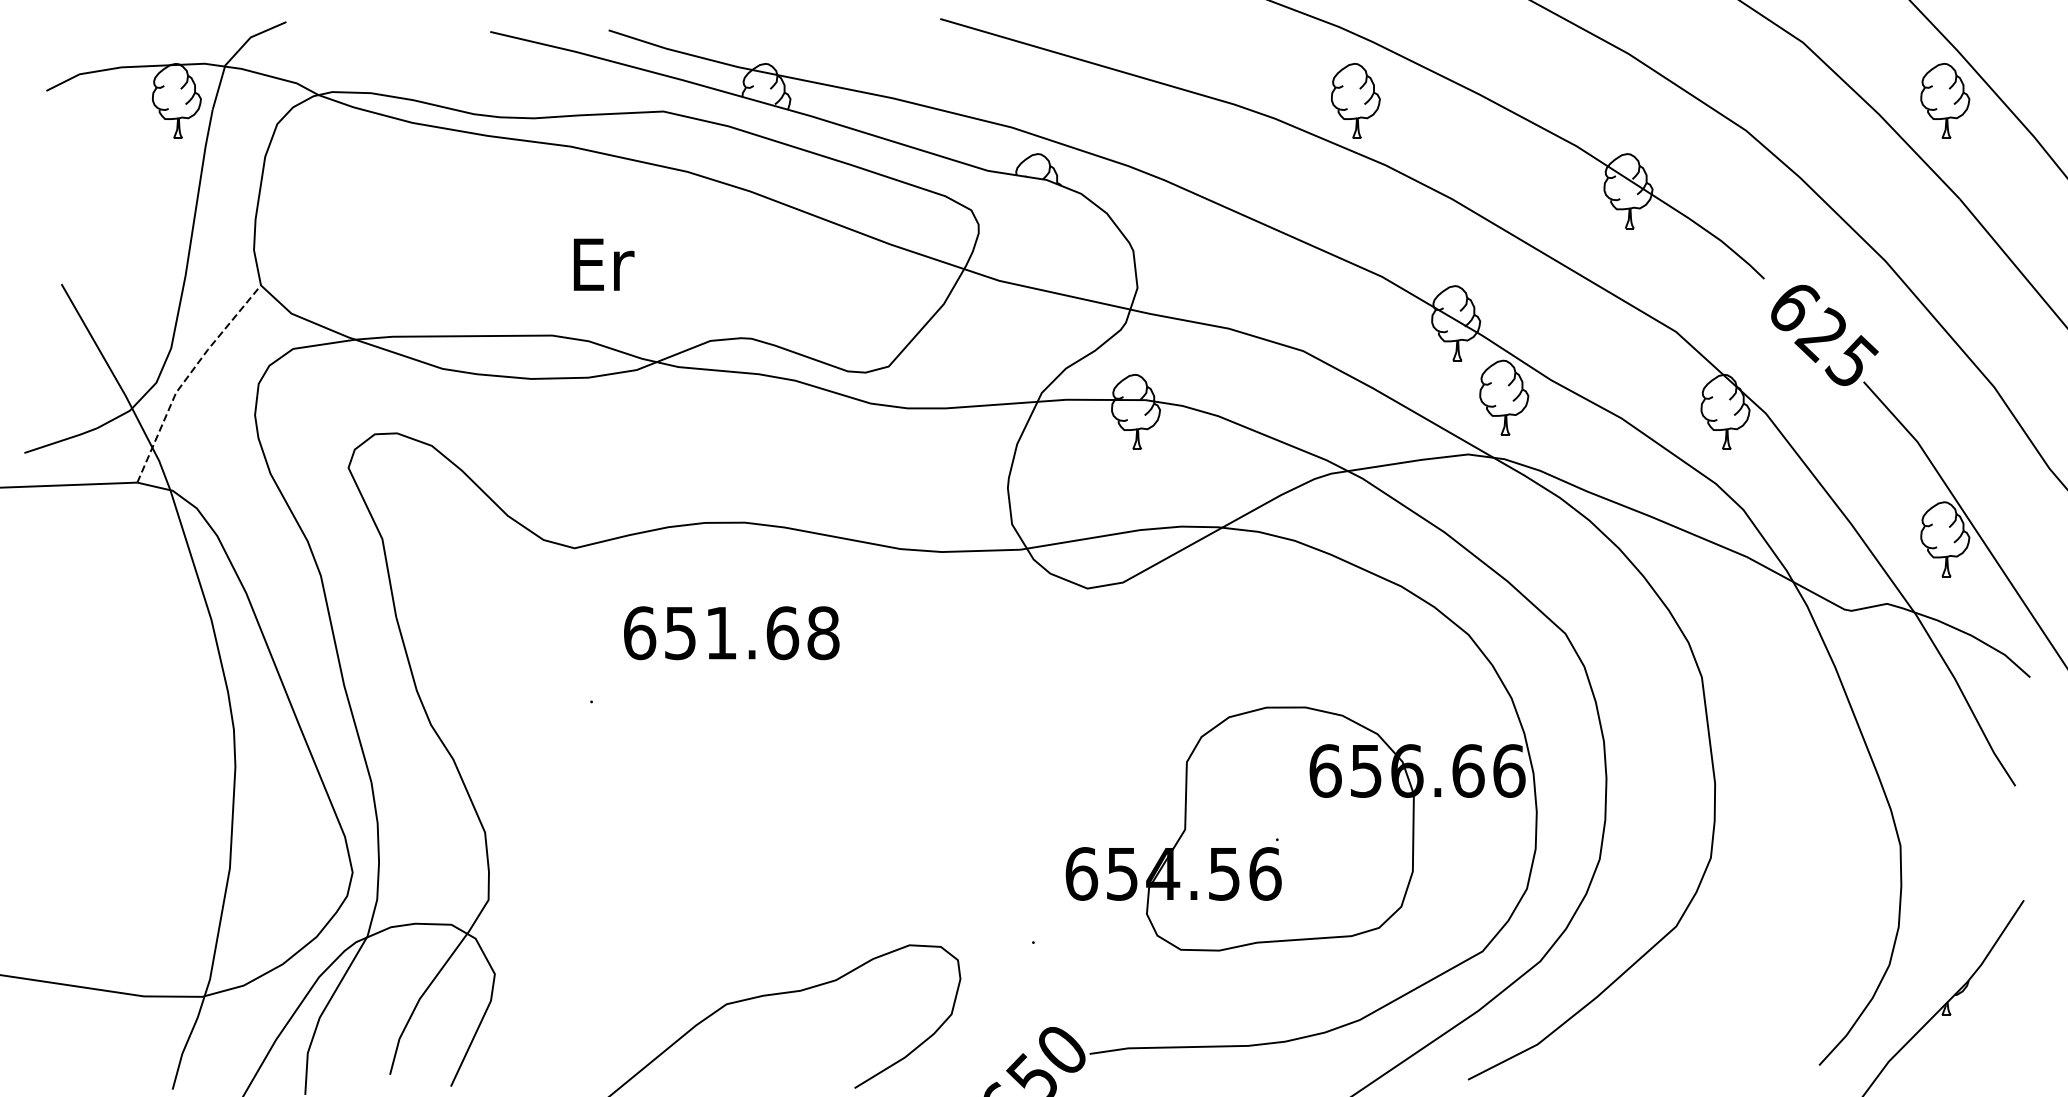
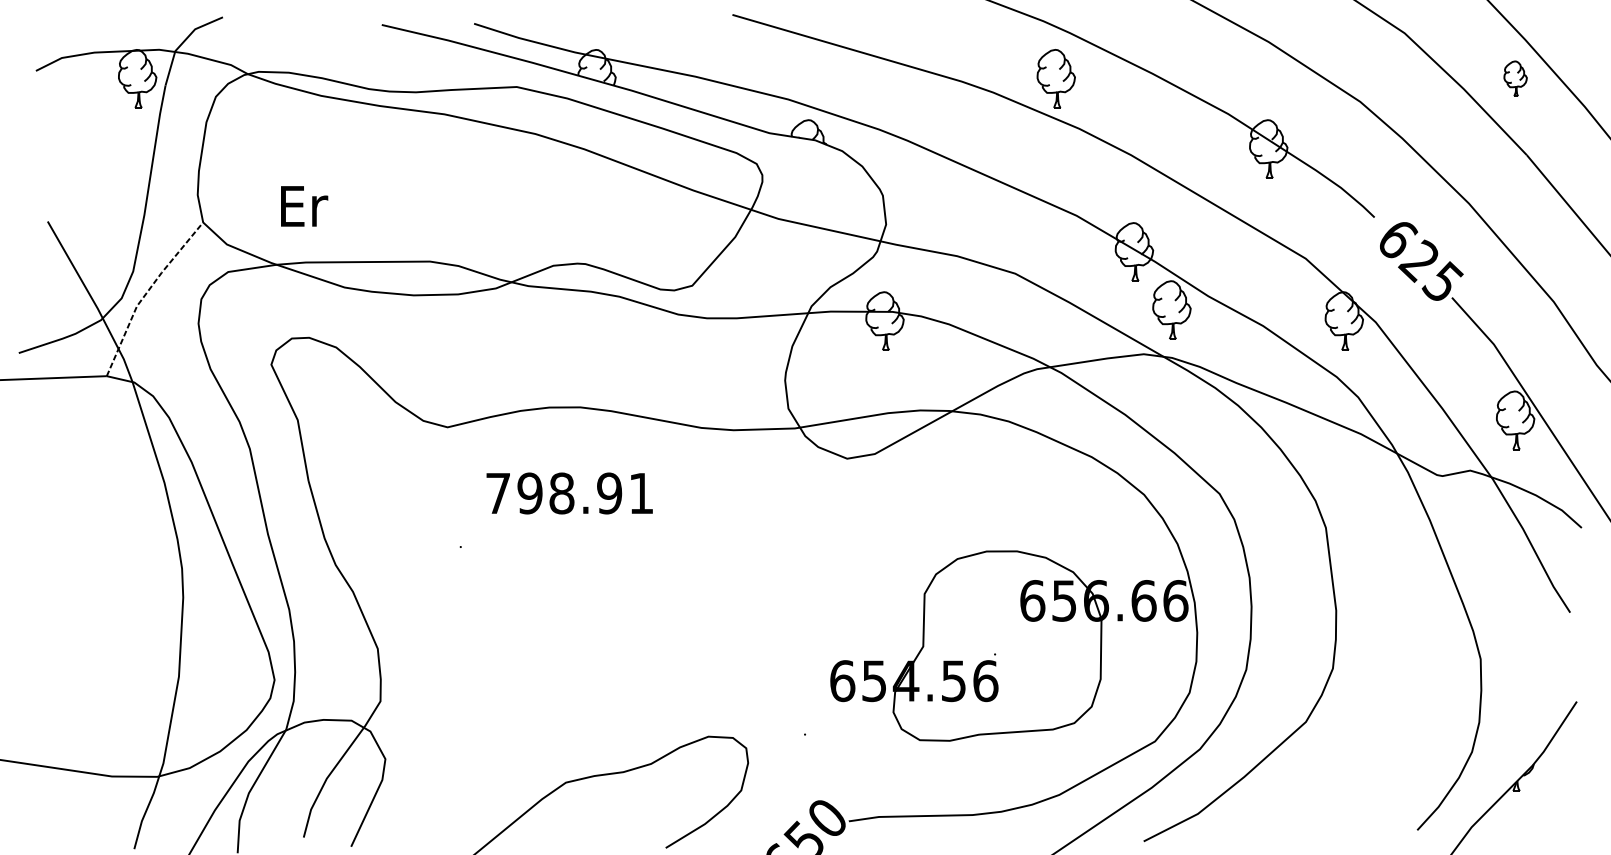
part: (1945, 100) -> (1515, 78), size x0.6
text: (604, 264) -> (304, 206), moved
text: (731, 633) -> (569, 493), 651.68 -> 798.91

